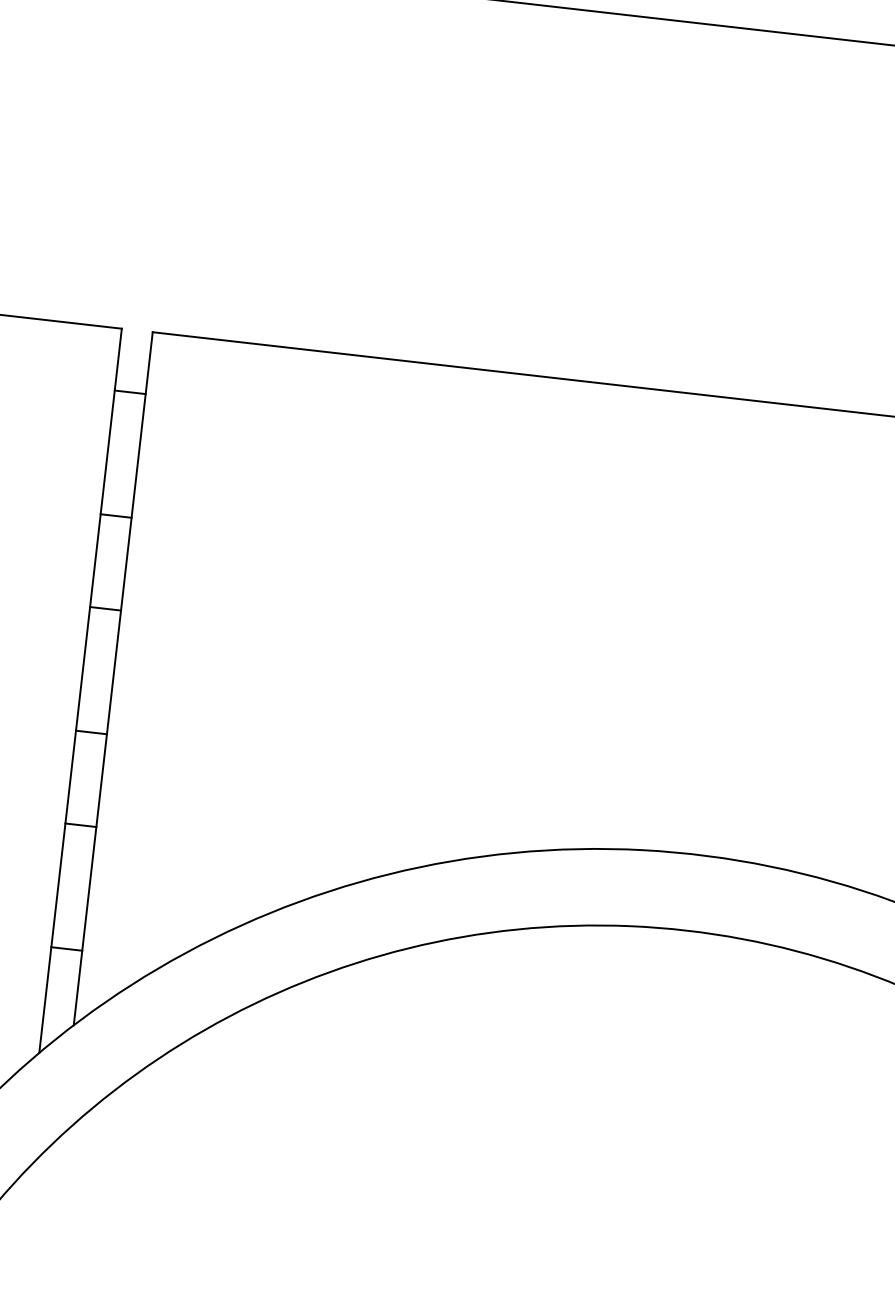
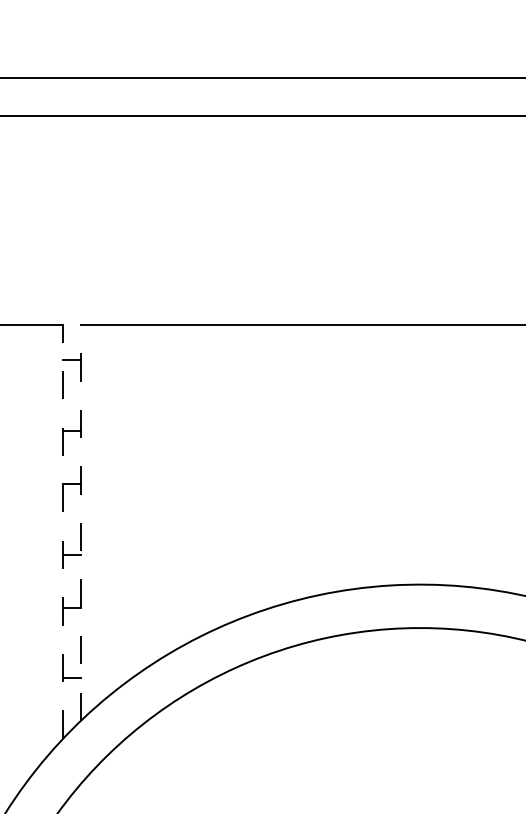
line: (112, 678) -> (80, 522), solid -> dashed
line: (81, 690) -> (63, 531), solid -> dashed

